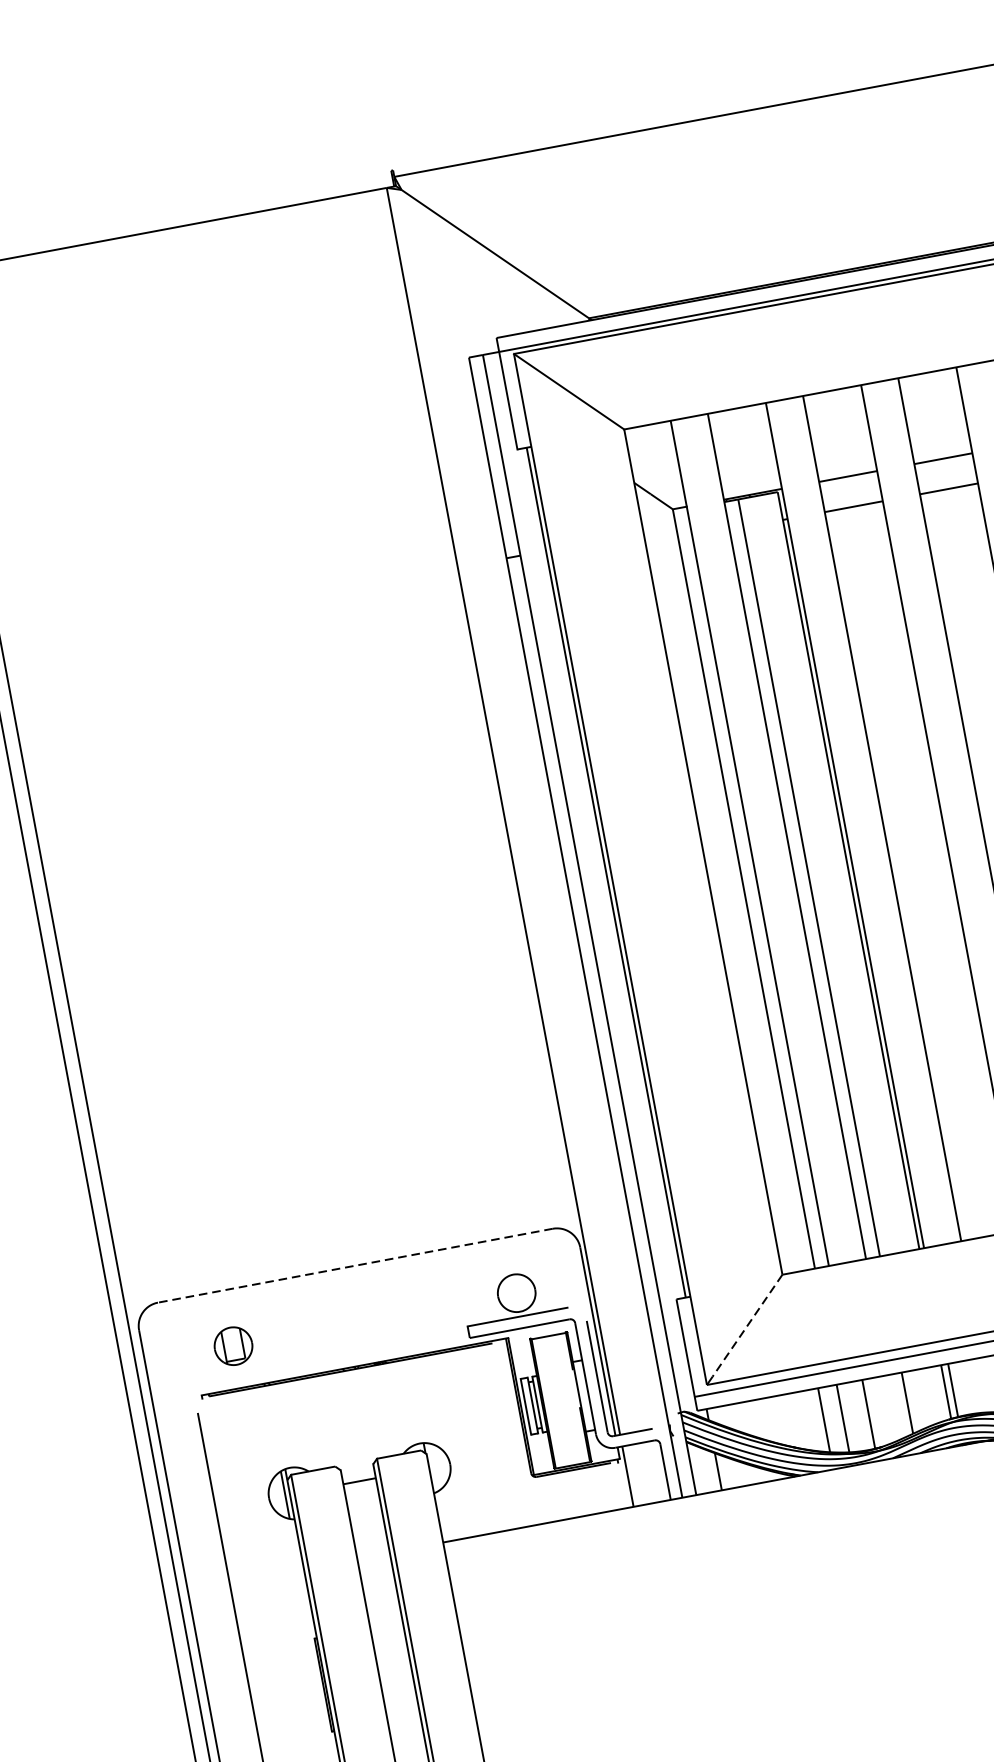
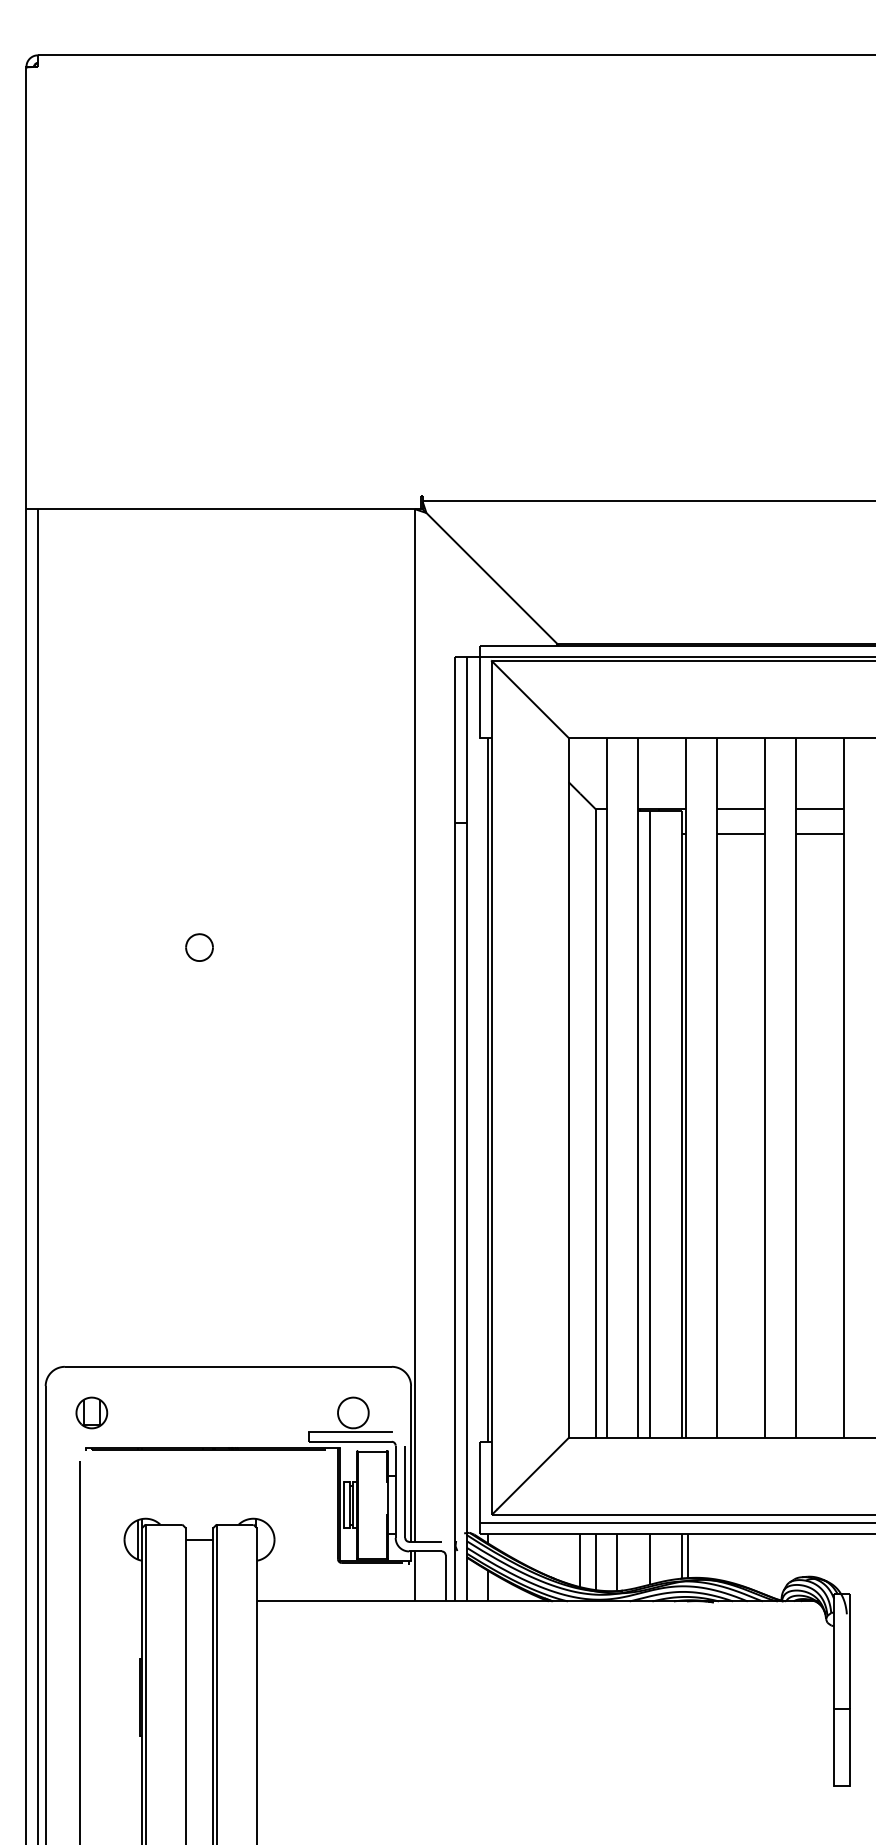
part: (225, 765) -> (199, 947), added
line: (354, 1265) -> (227, 1366), dashed -> solid
line: (746, 1325) -> (532, 1473), dashed -> solid
part: (232, 1345) -> (91, 1412), moved

